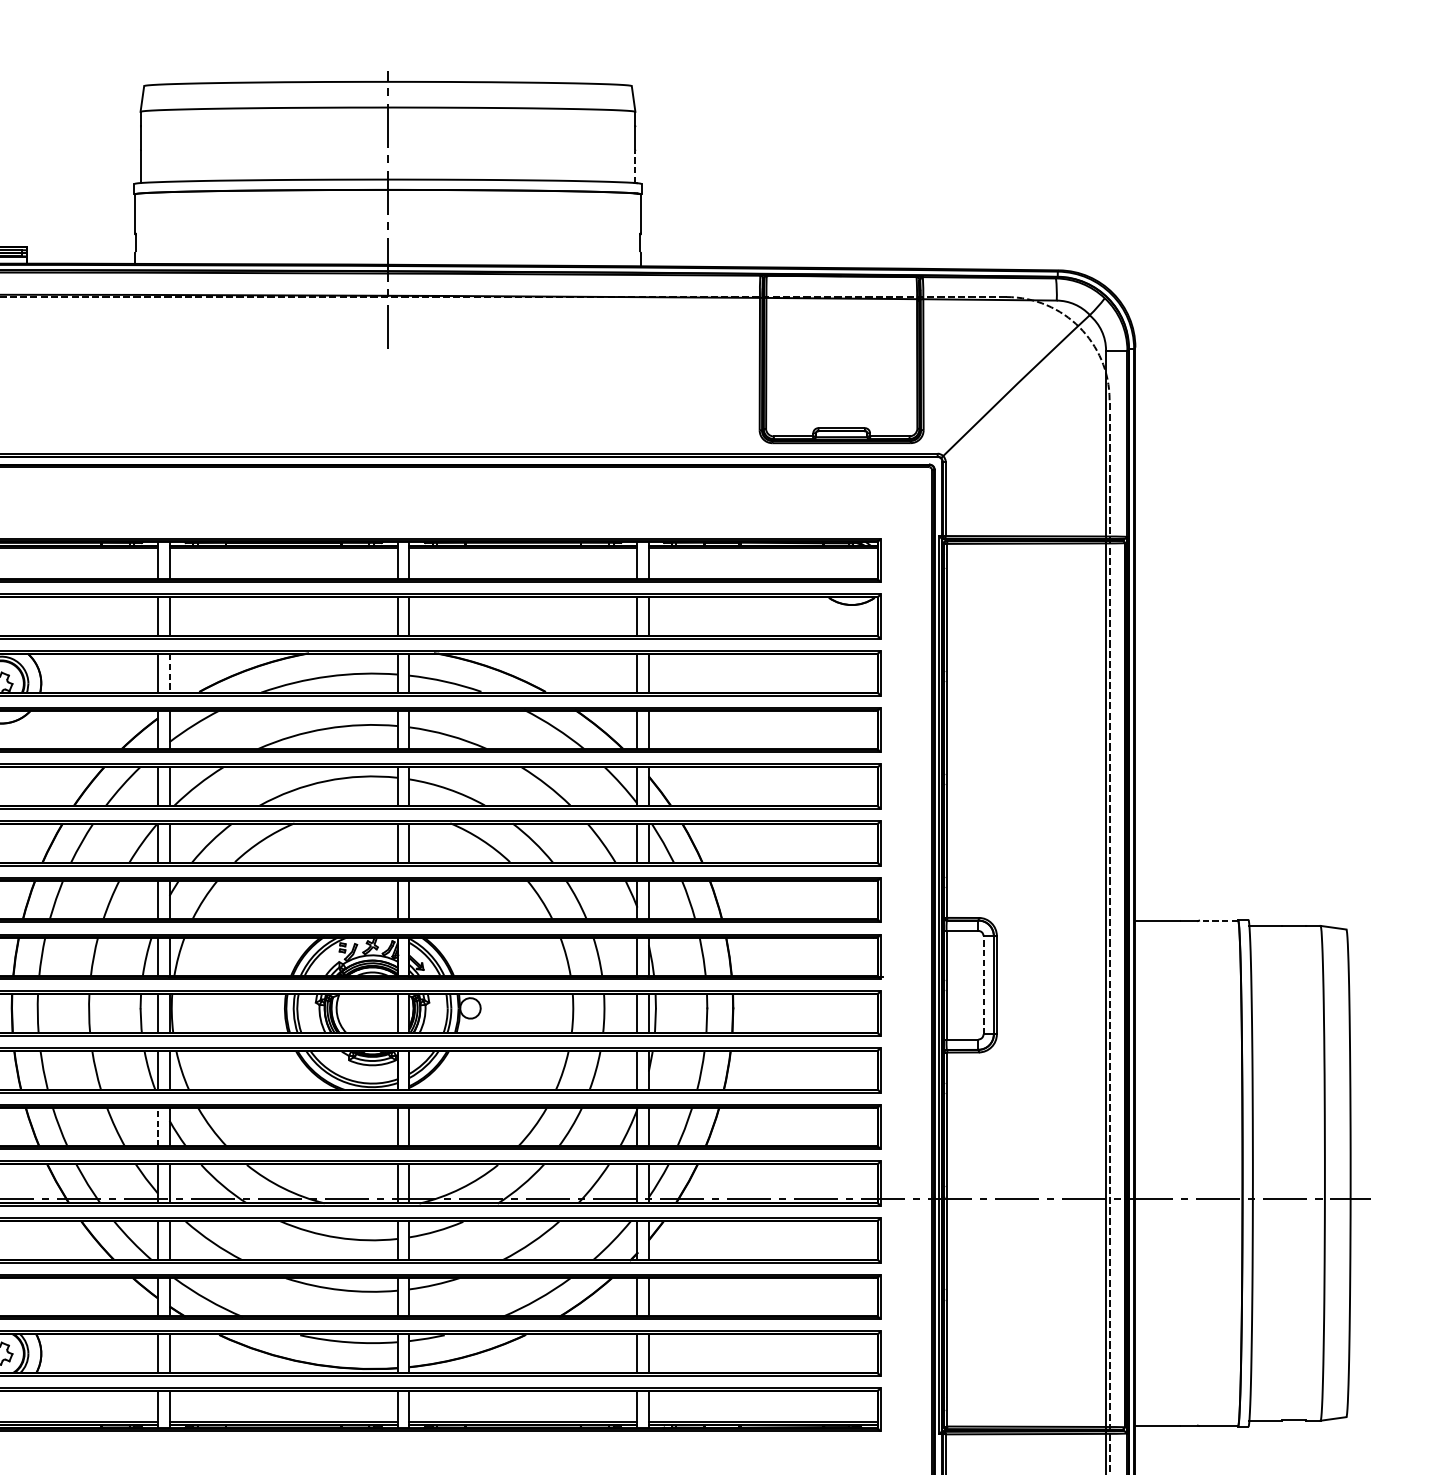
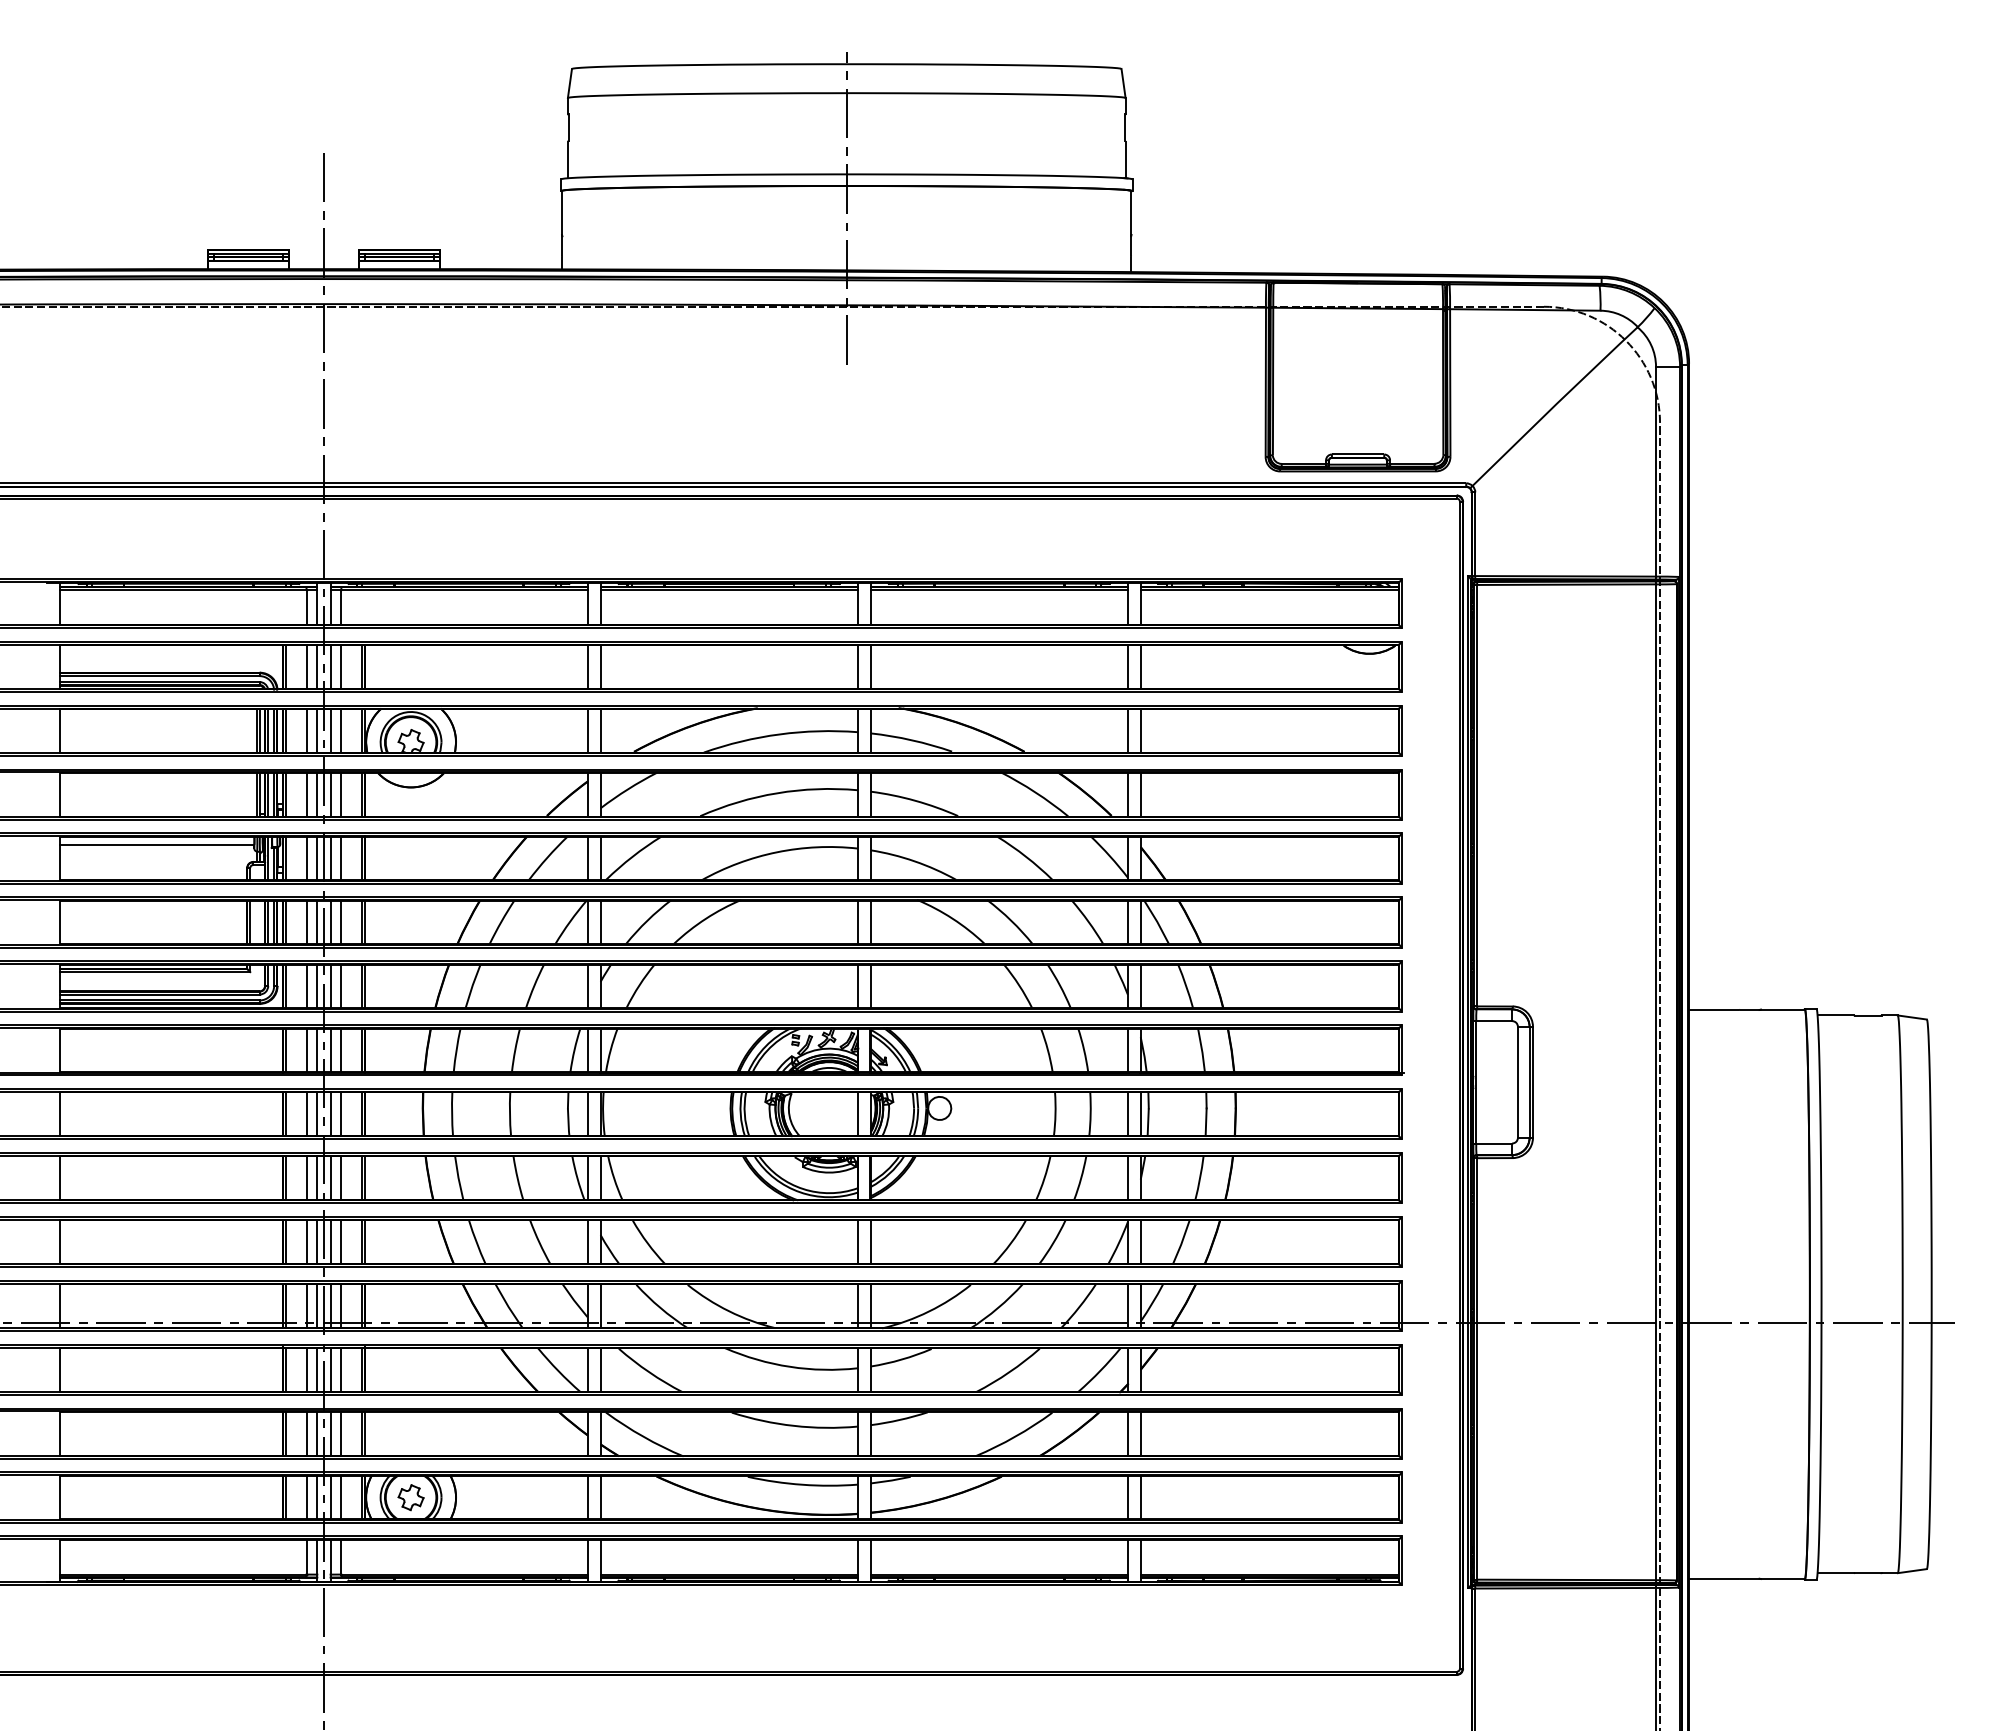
line: (635, 166) -> (1125, 159), dashed -> solid
line: (169, 673) -> (600, 730), dashed -> solid
line: (1218, 920) -> (1782, 1009), dashed -> solid
line: (983, 984) -> (1517, 1081), dashed -> solid
line: (157, 1127) -> (587, 1242), dashed -> solid

